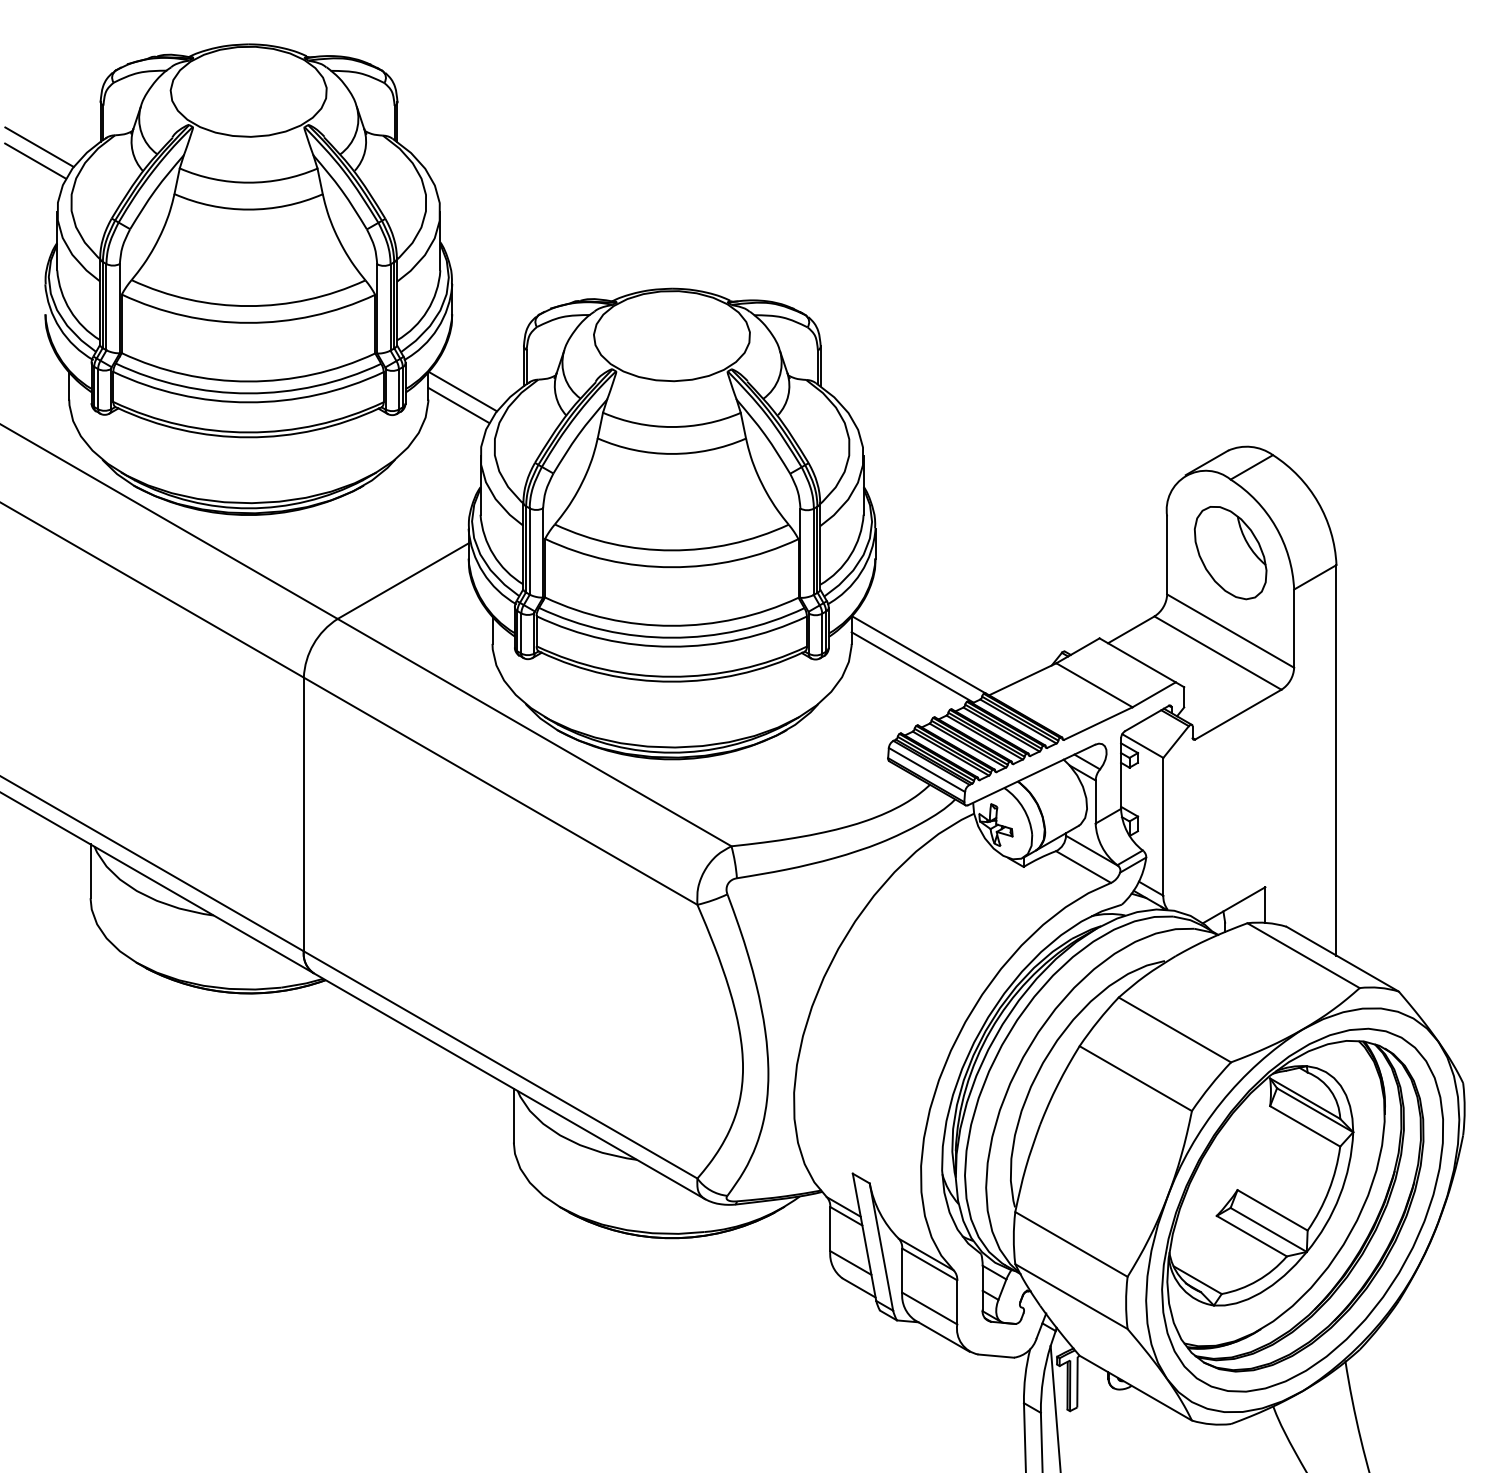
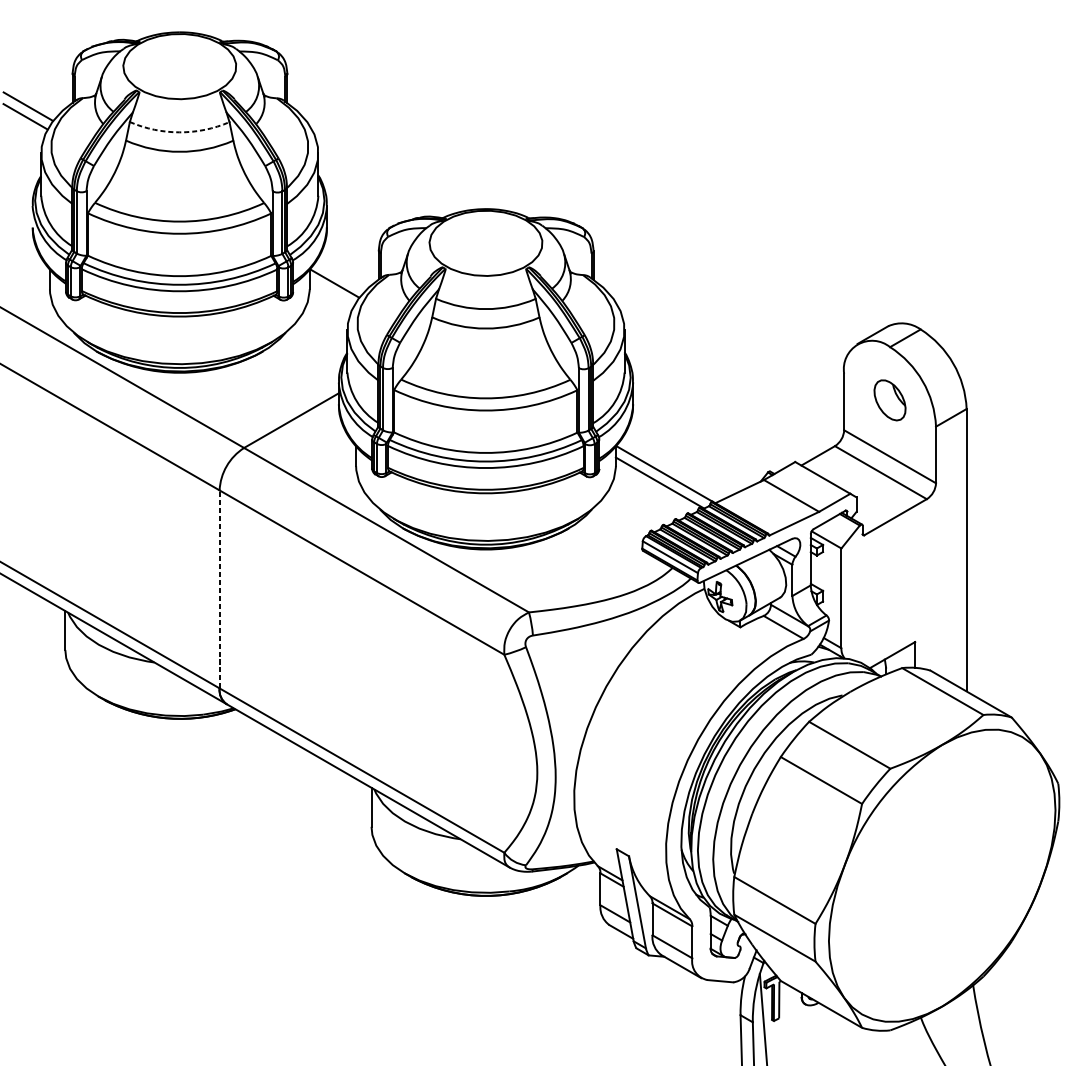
arc: (248, 182) -> (179, 132), solid -> dashed
line: (458, 405) -> (331, 293), removed
part: (1230, 553) -> (889, 400), size x0.6
line: (303, 814) -> (219, 589), solid -> dashed
part: (1302, 1209) -> (942, 875), removed

